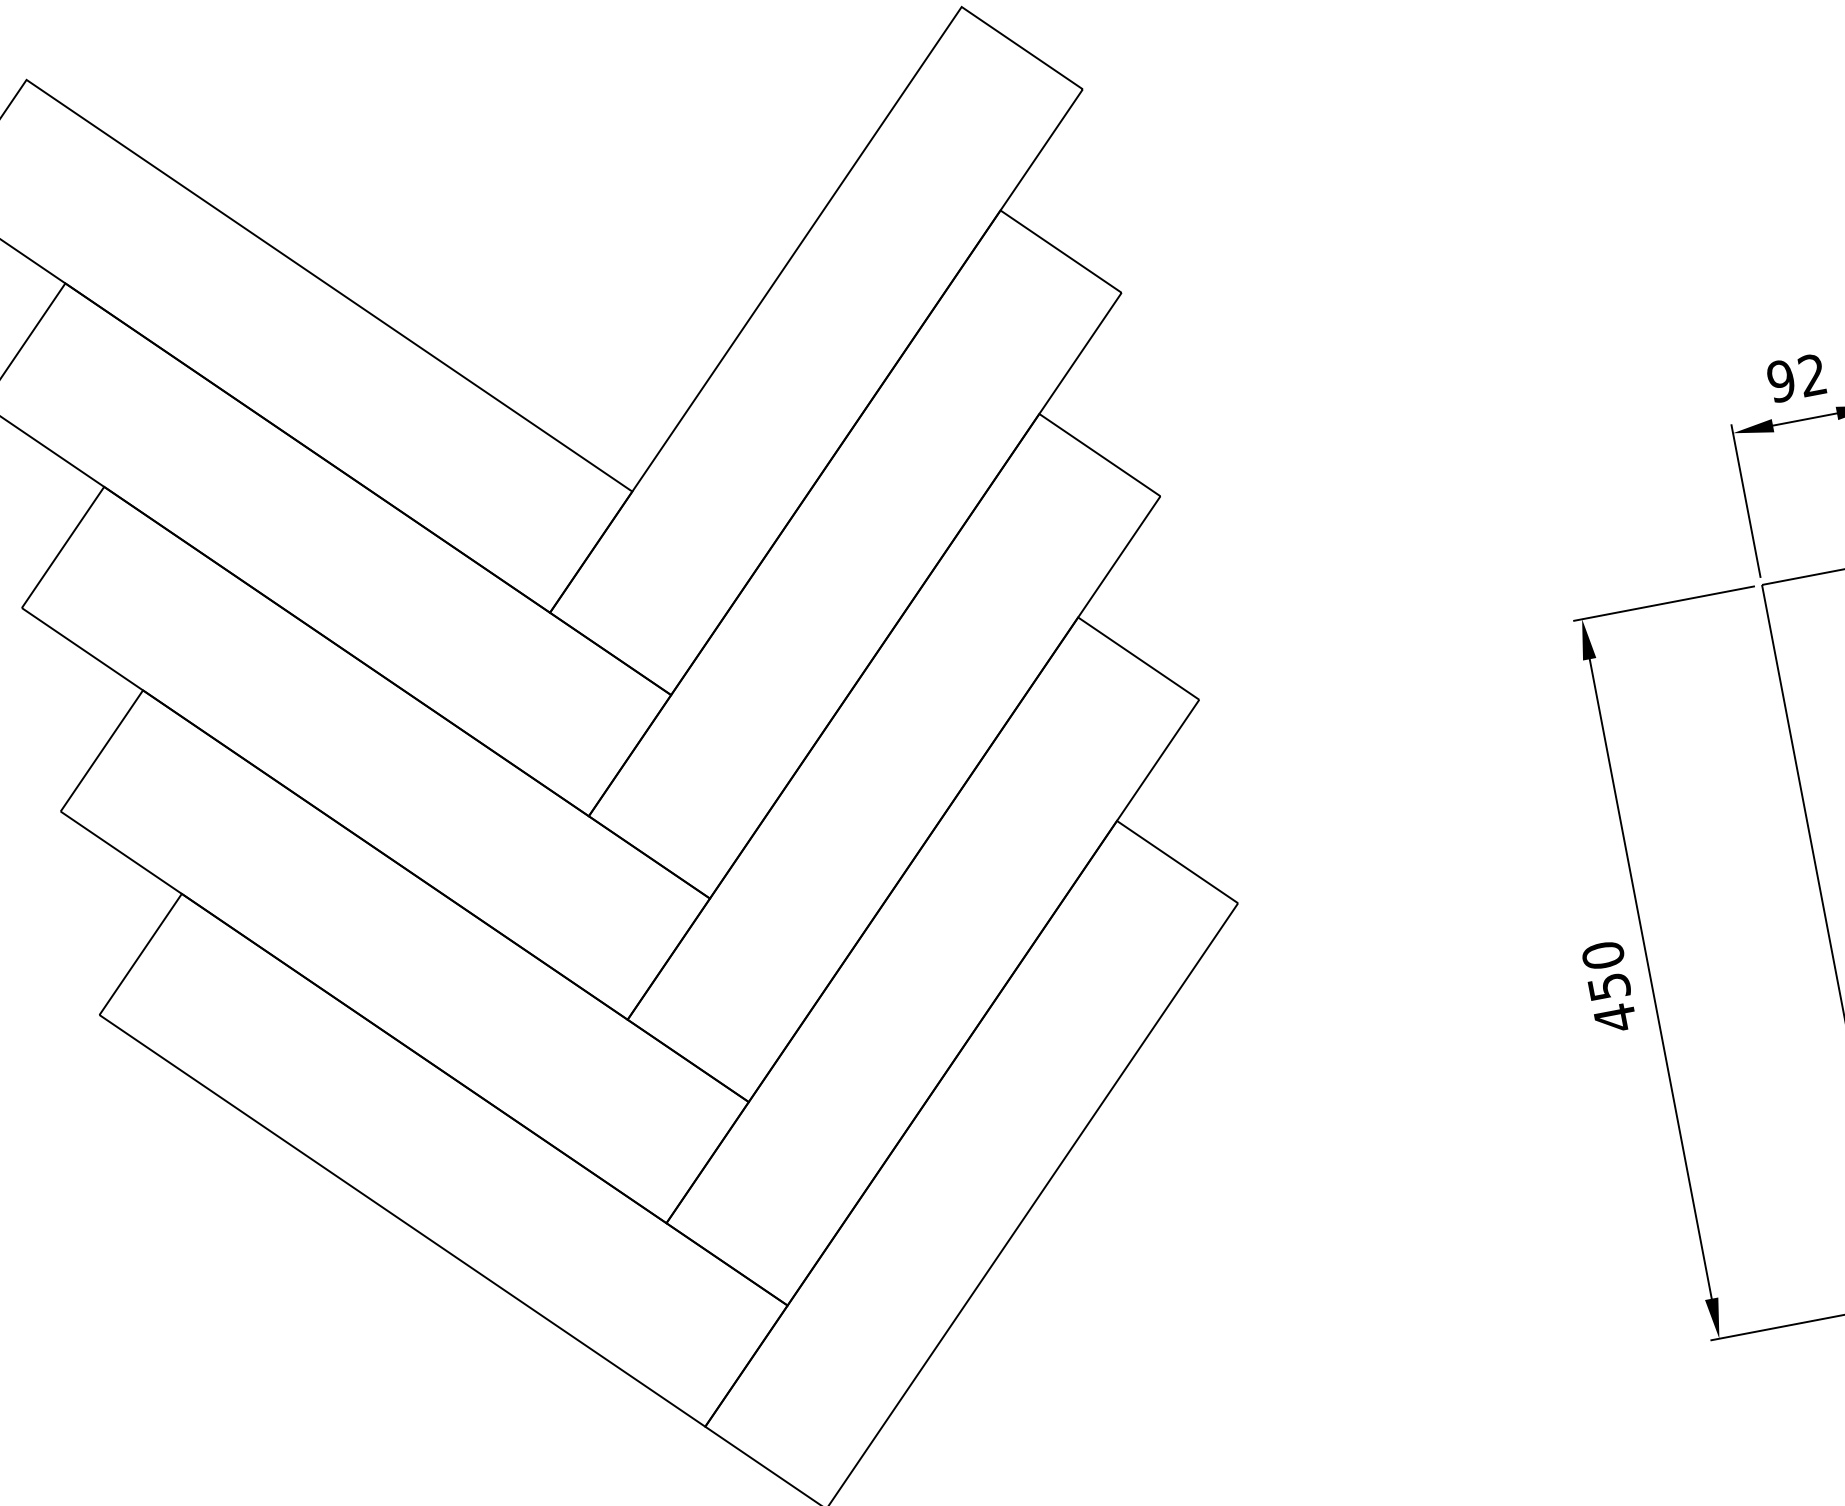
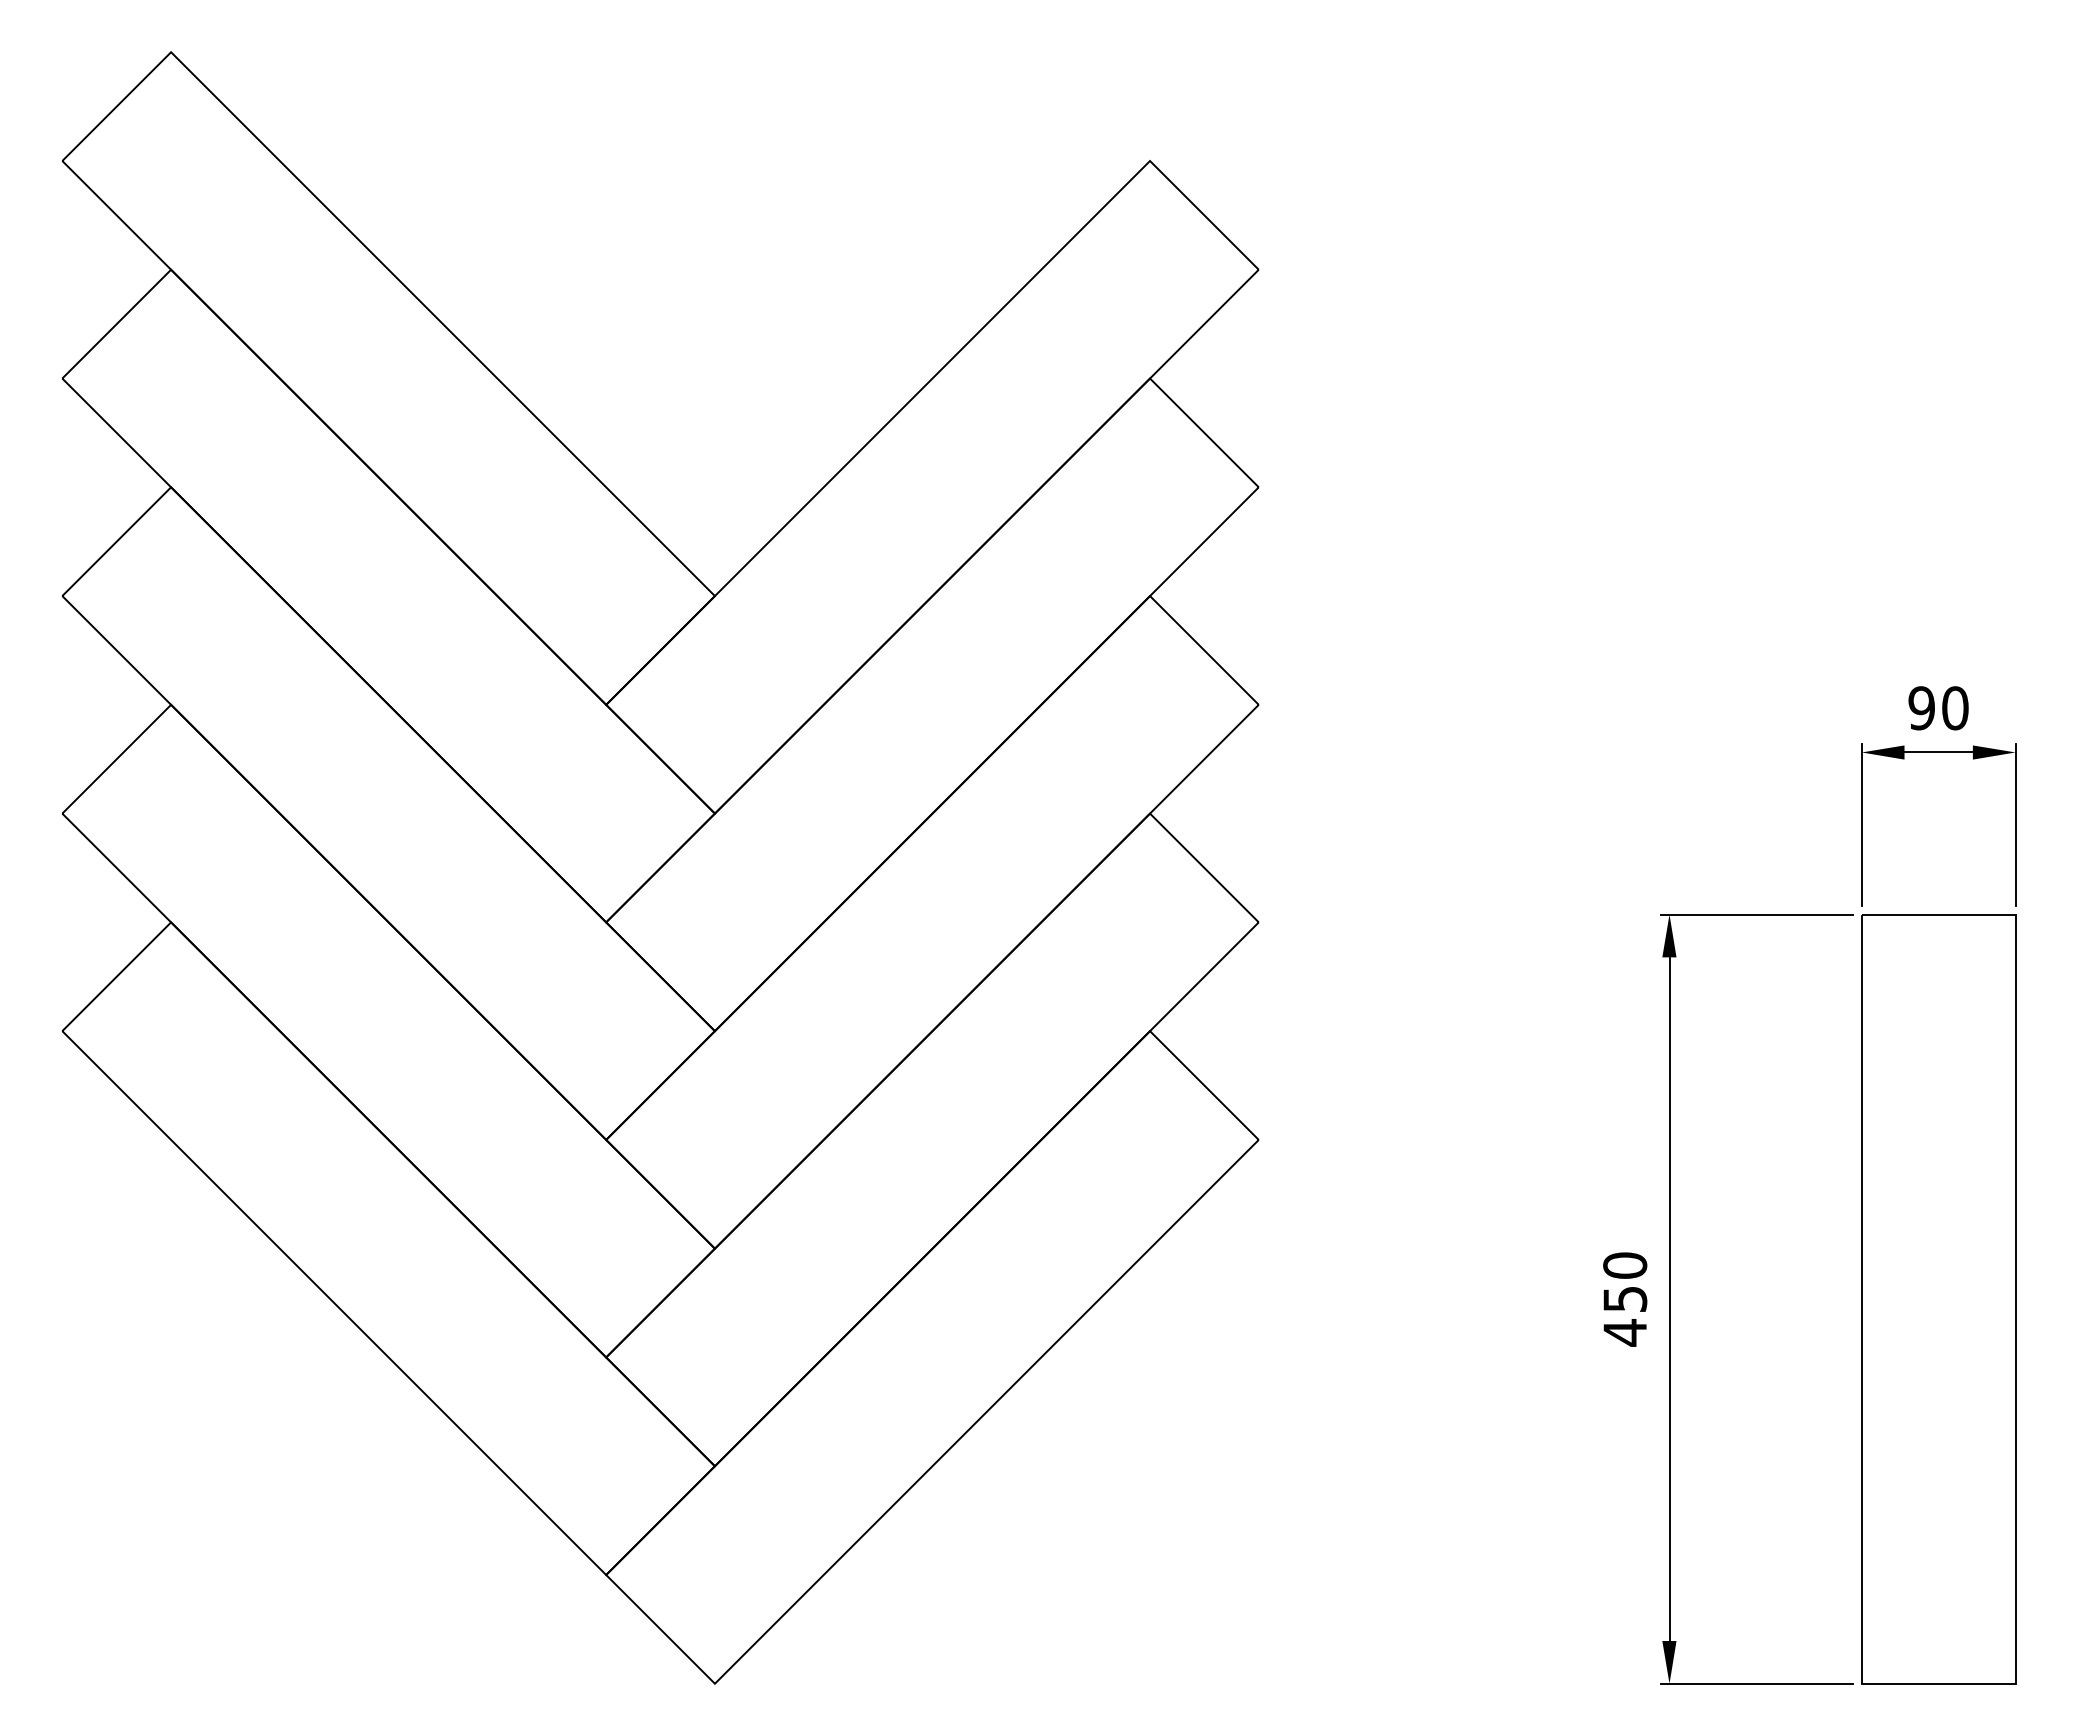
text: (1812, 375) -> (1955, 708), 92 -> 90

